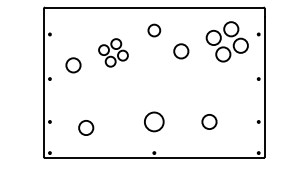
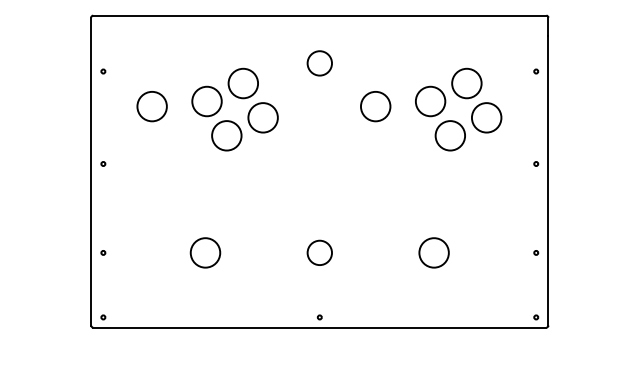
part: (226, 41) -> (456, 108), moved
part: (113, 52) -> (235, 108), size x1.43
circle: (73, 65) -> (152, 106), moved
circle: (154, 121) -> (320, 251), size x0.62
circle: (86, 127) -> (206, 251), moved

